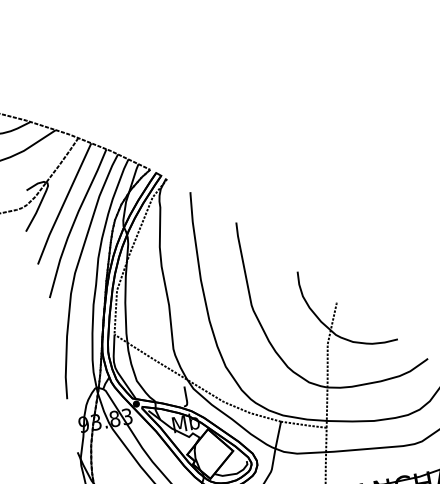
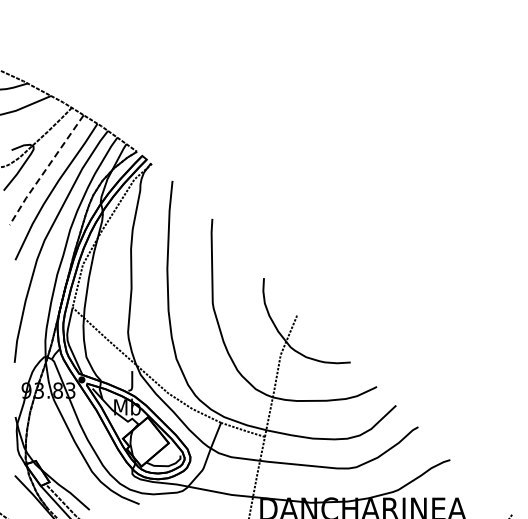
line: (63, 204) -> (45, 170), solid -> dashed

